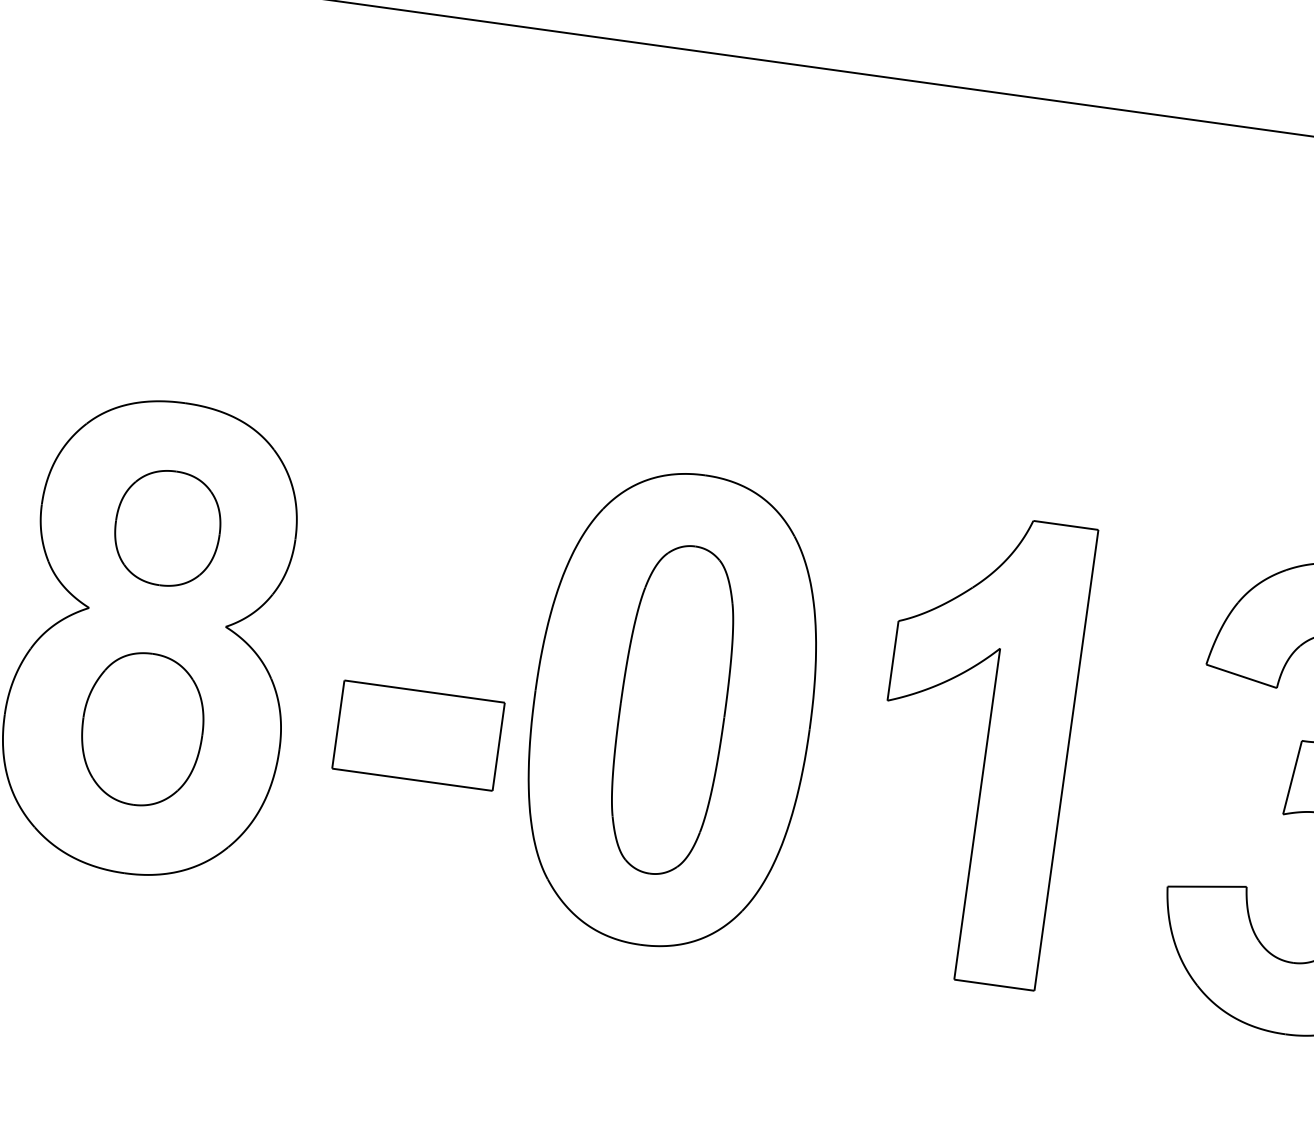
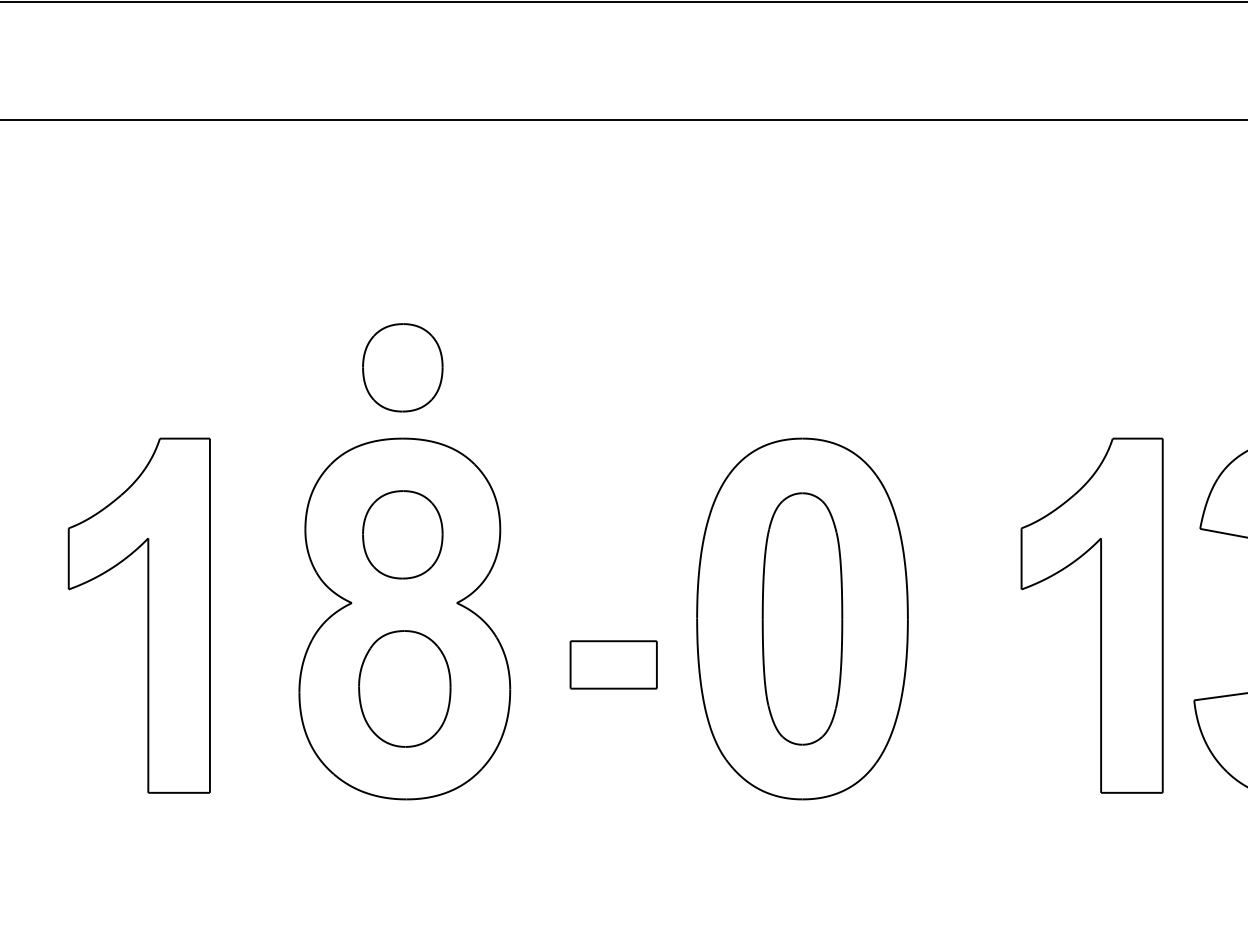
part: (197, 310) -> (402, 367), added
part: (418, 735) -> (613, 664), size x0.7
part: (985, 748) -> (1100, 615), moved

